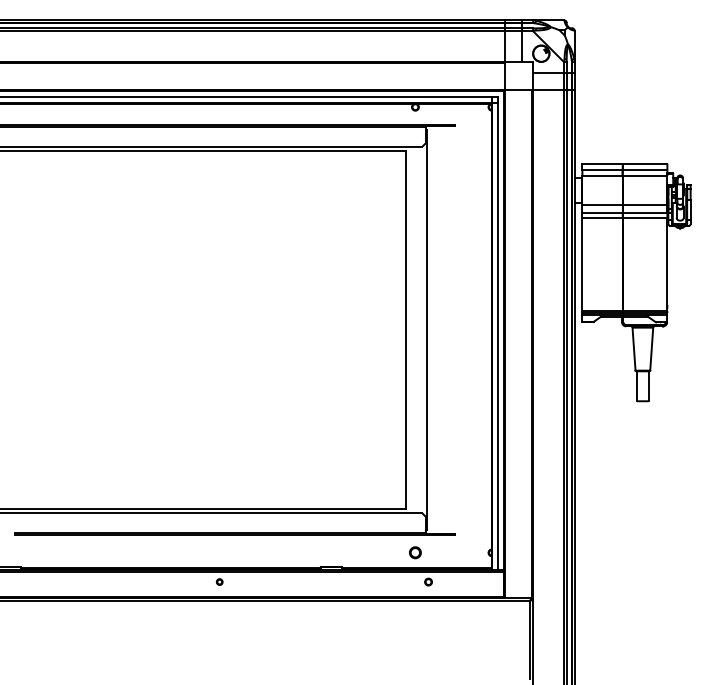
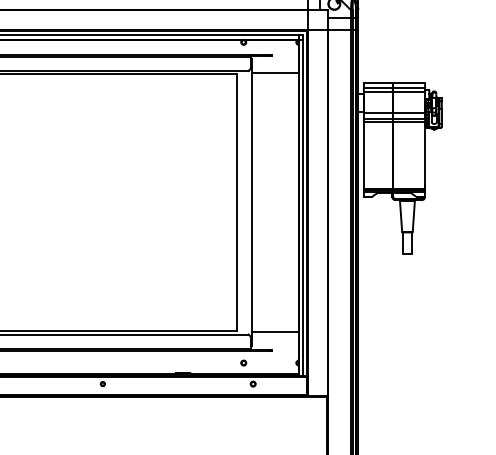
line: (458, 149) -> (274, 72), added
line: (458, 510) -> (274, 332), added
part: (415, 552) -> (243, 362), size x0.62

